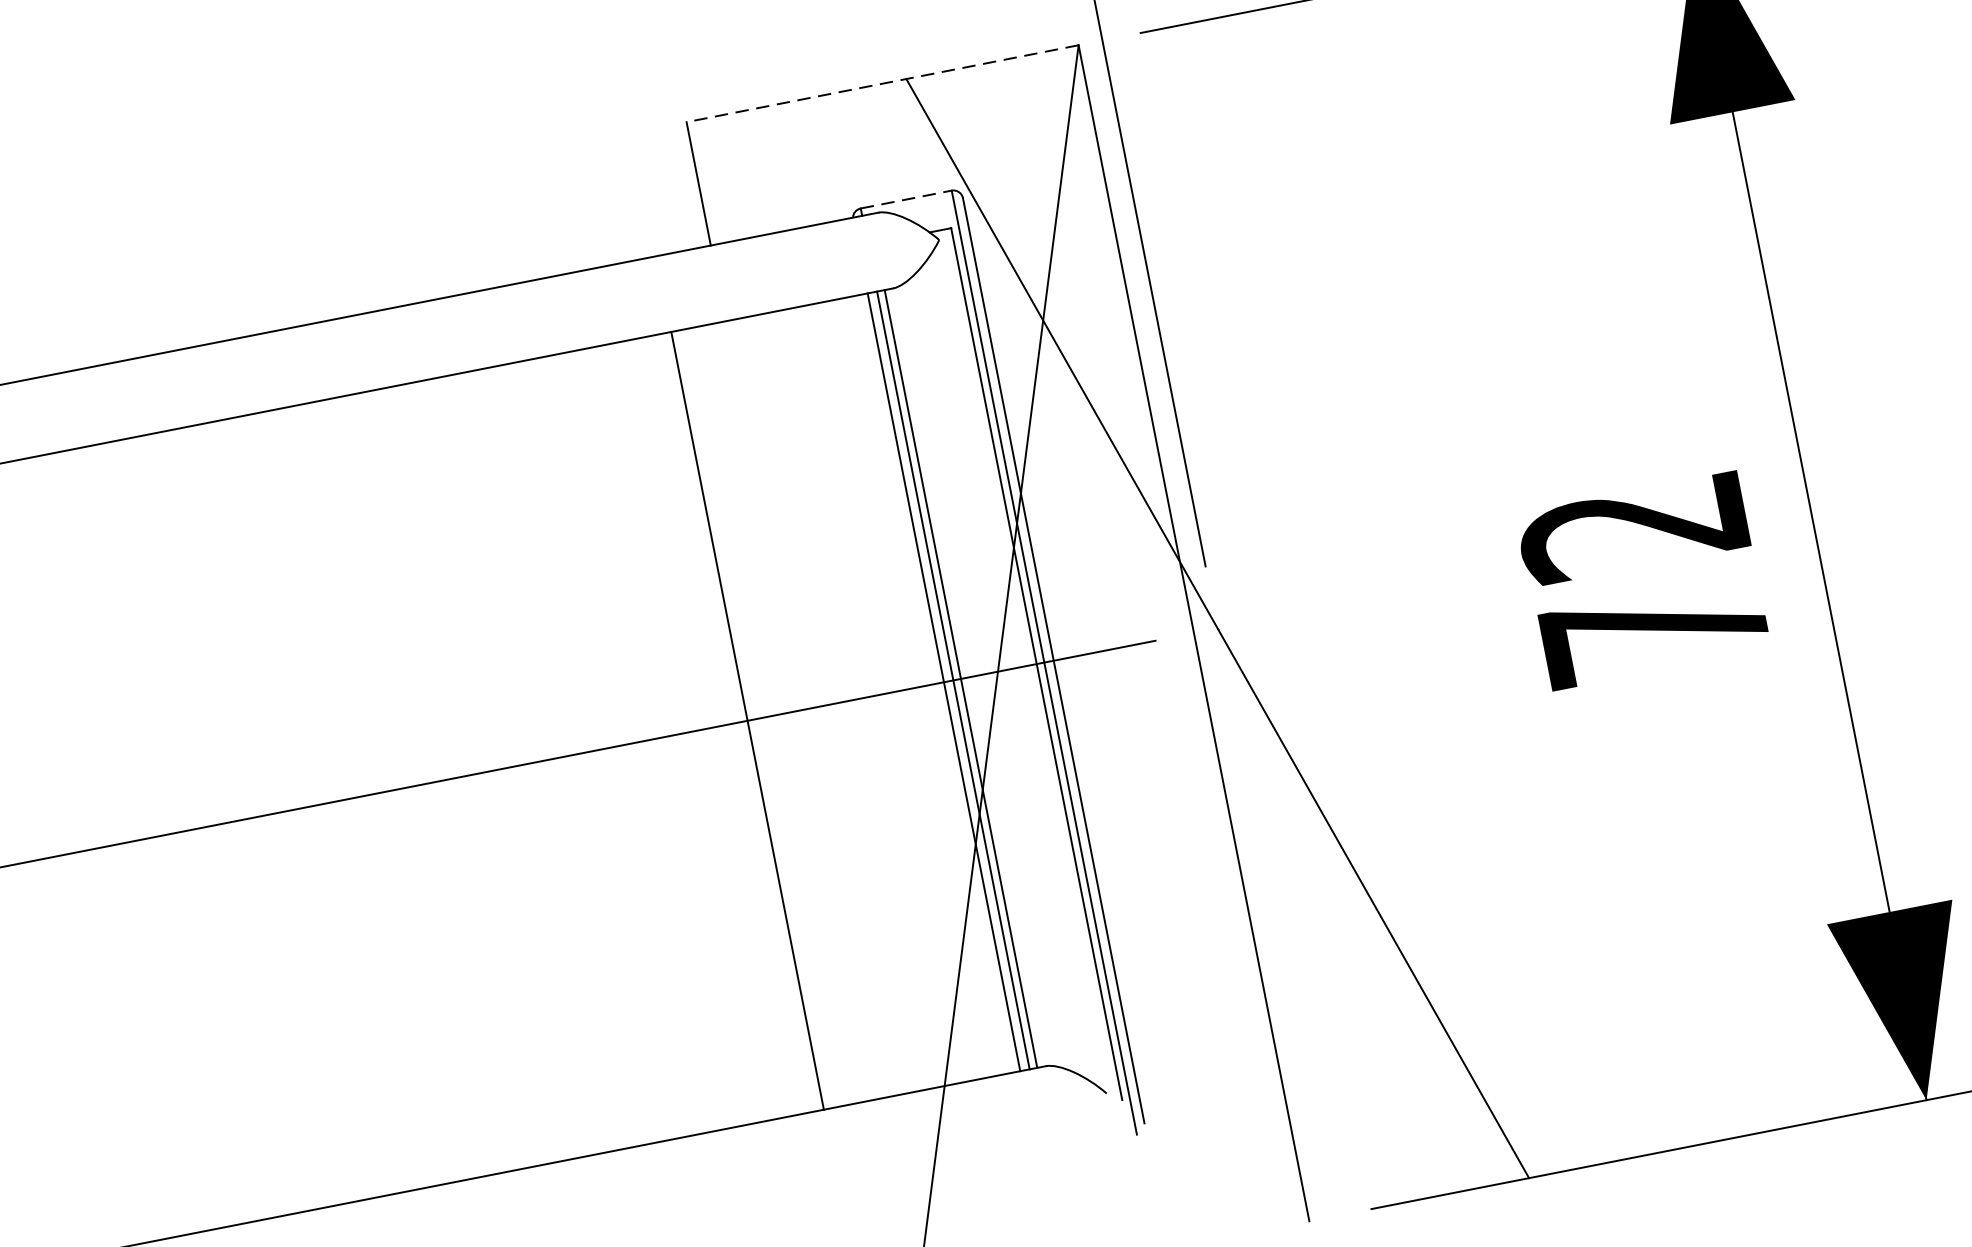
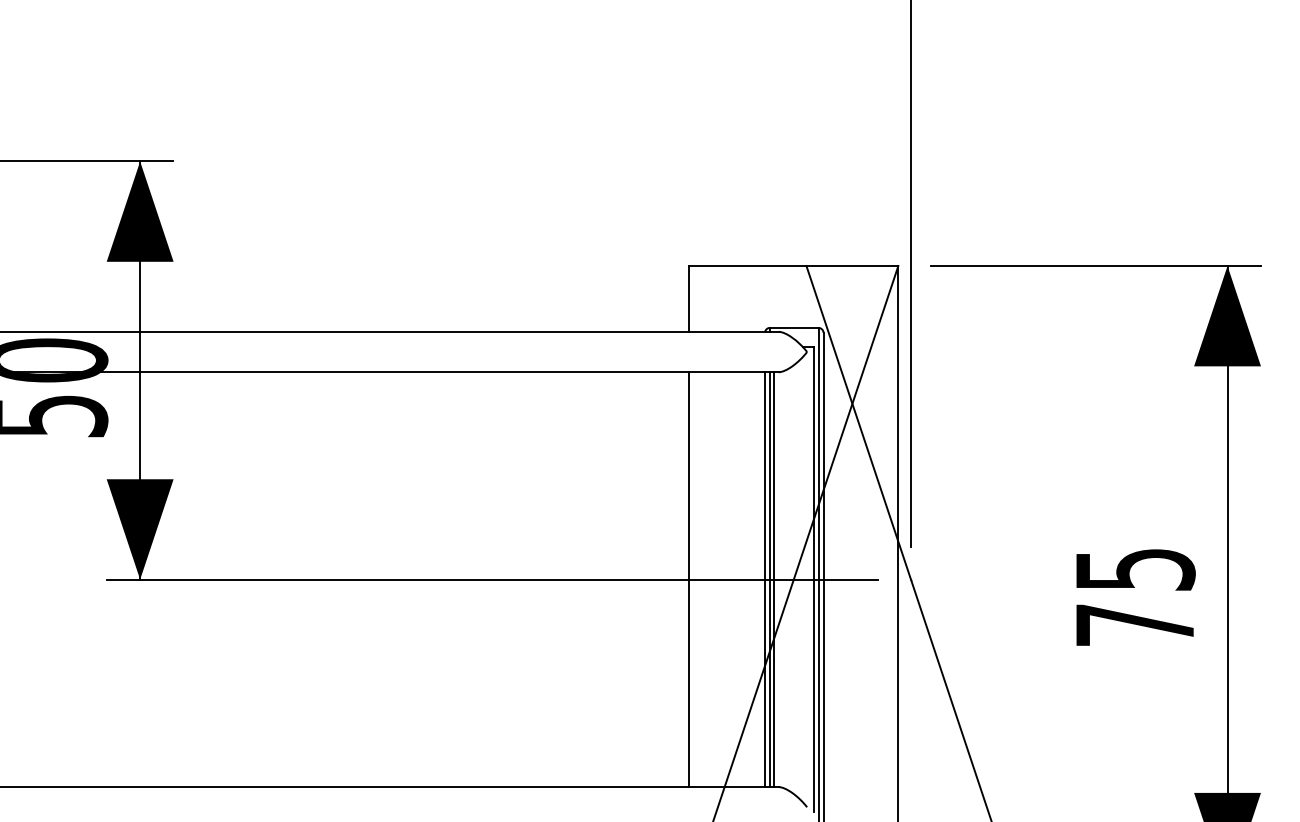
line: (882, 84) -> (793, 266), dashed -> solid
line: (906, 198) -> (794, 327), dashed -> solid
text: (1633, 527) -> (1134, 569), 72 -> 75
line: (747, 720) -> (689, 579), moved

